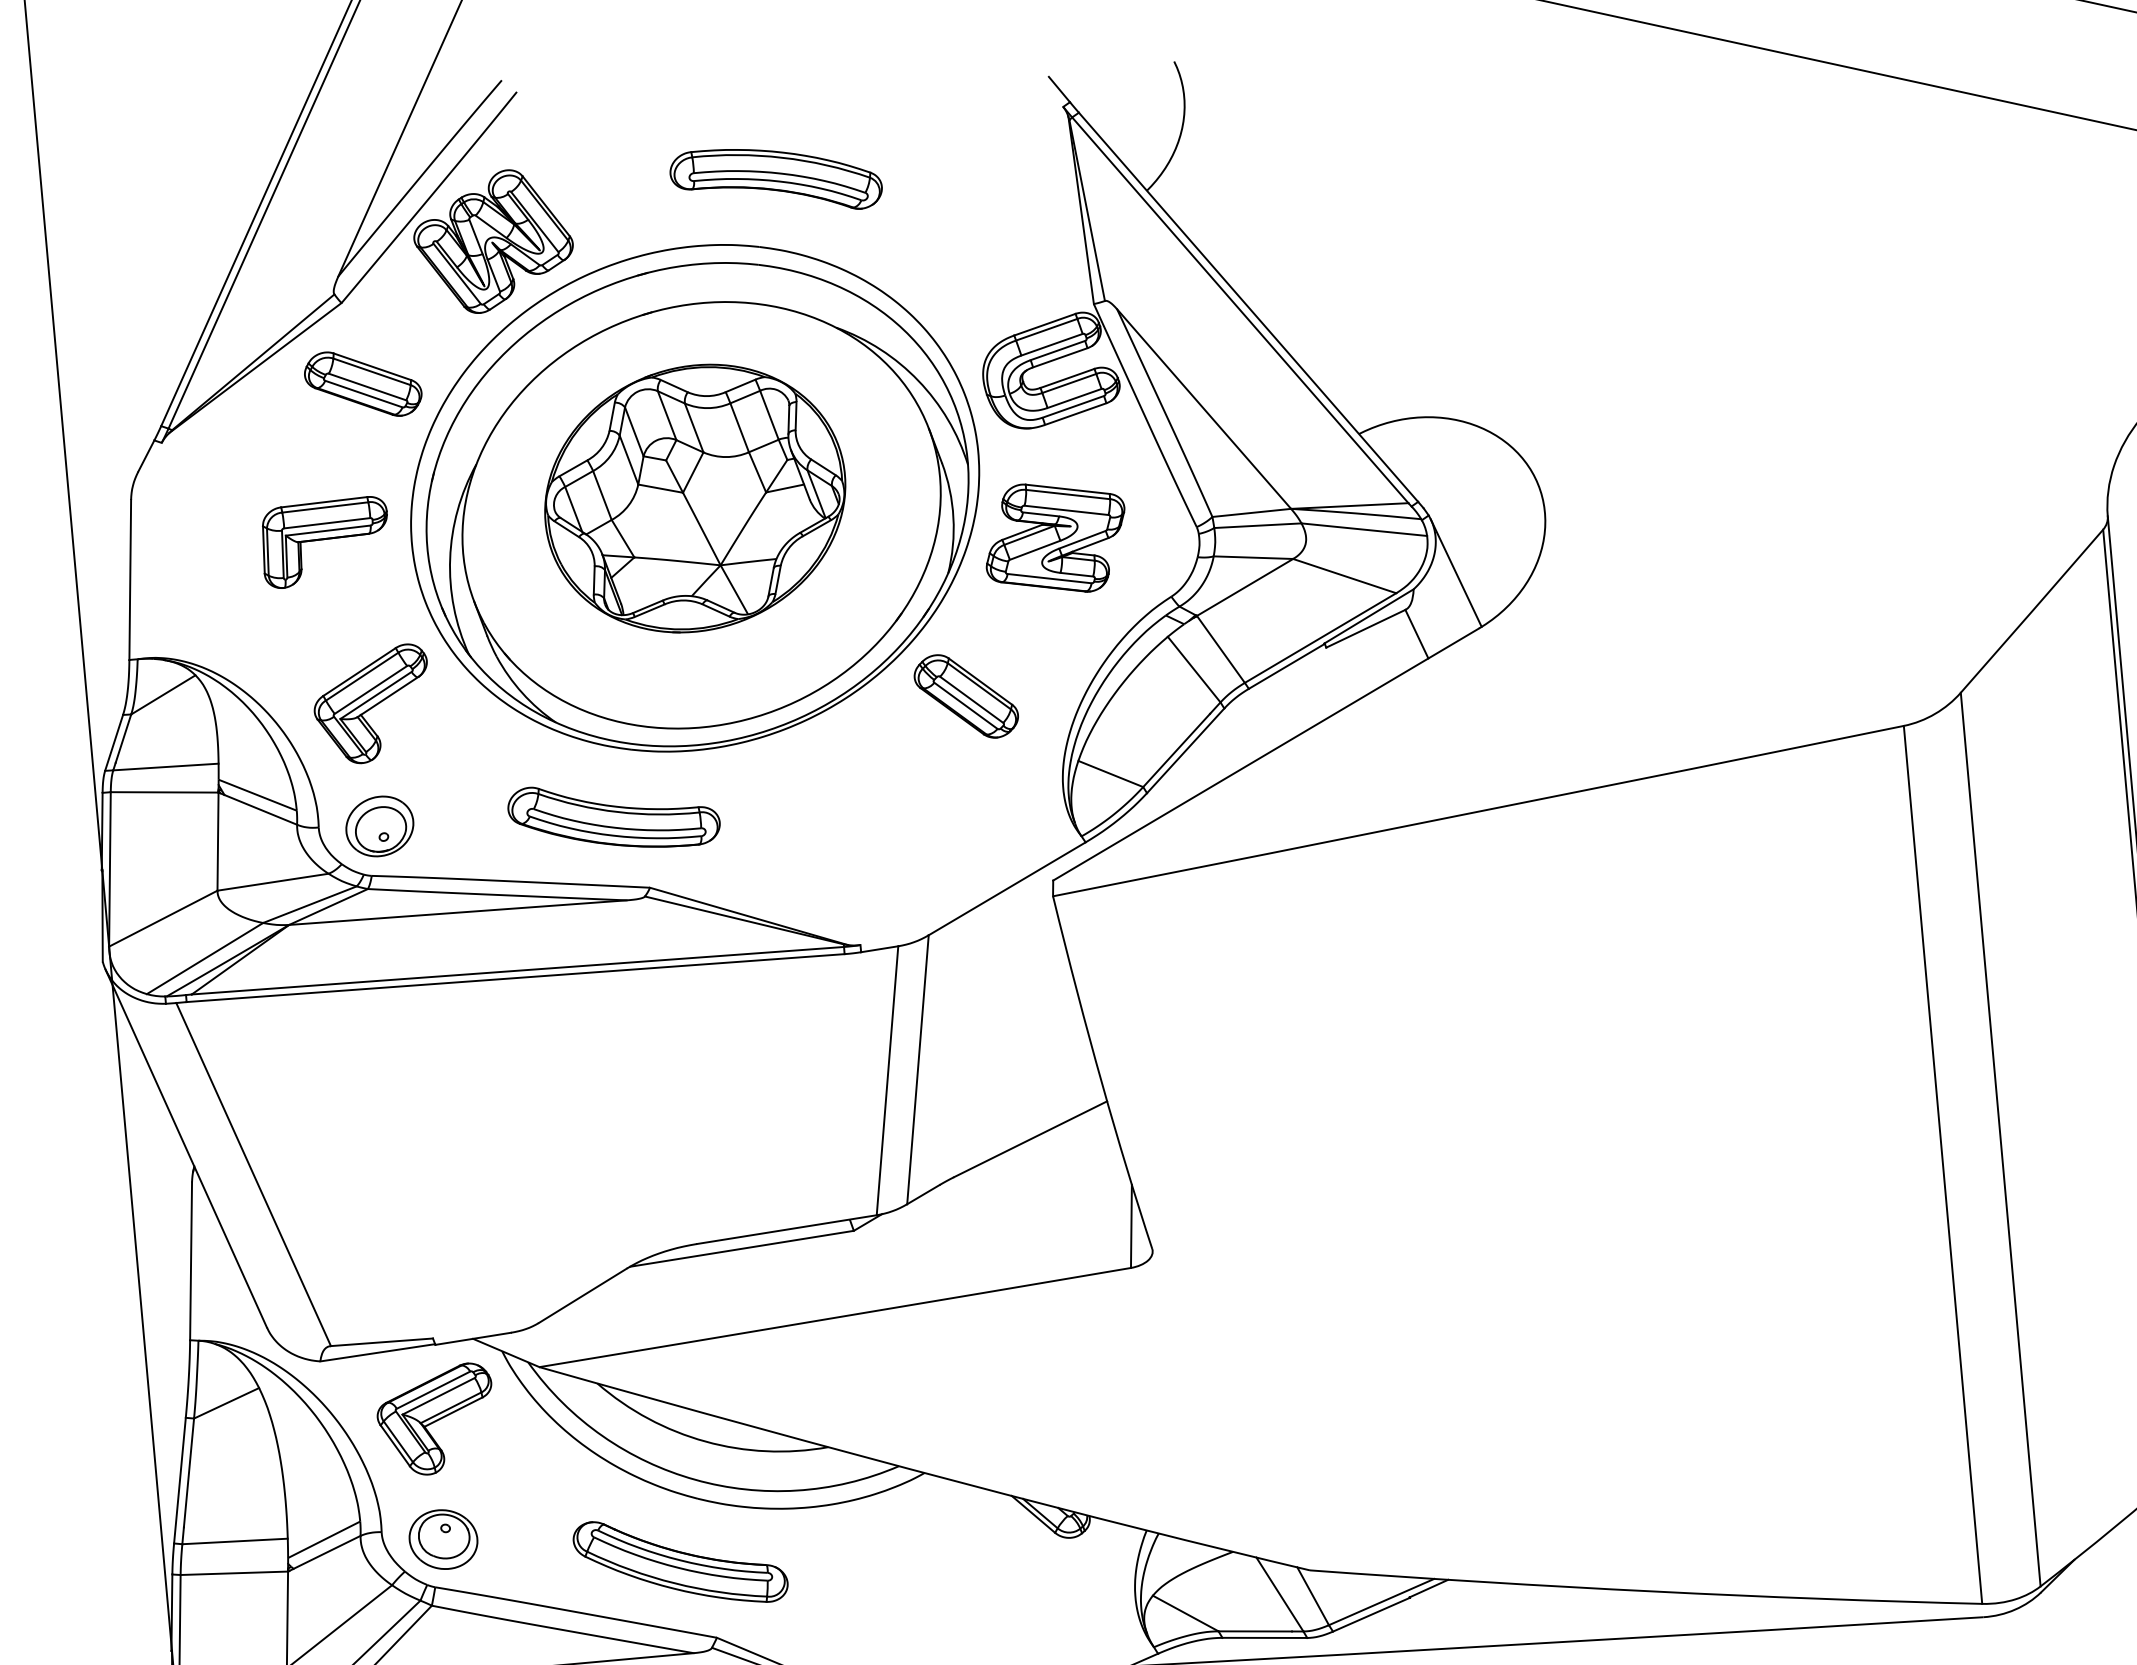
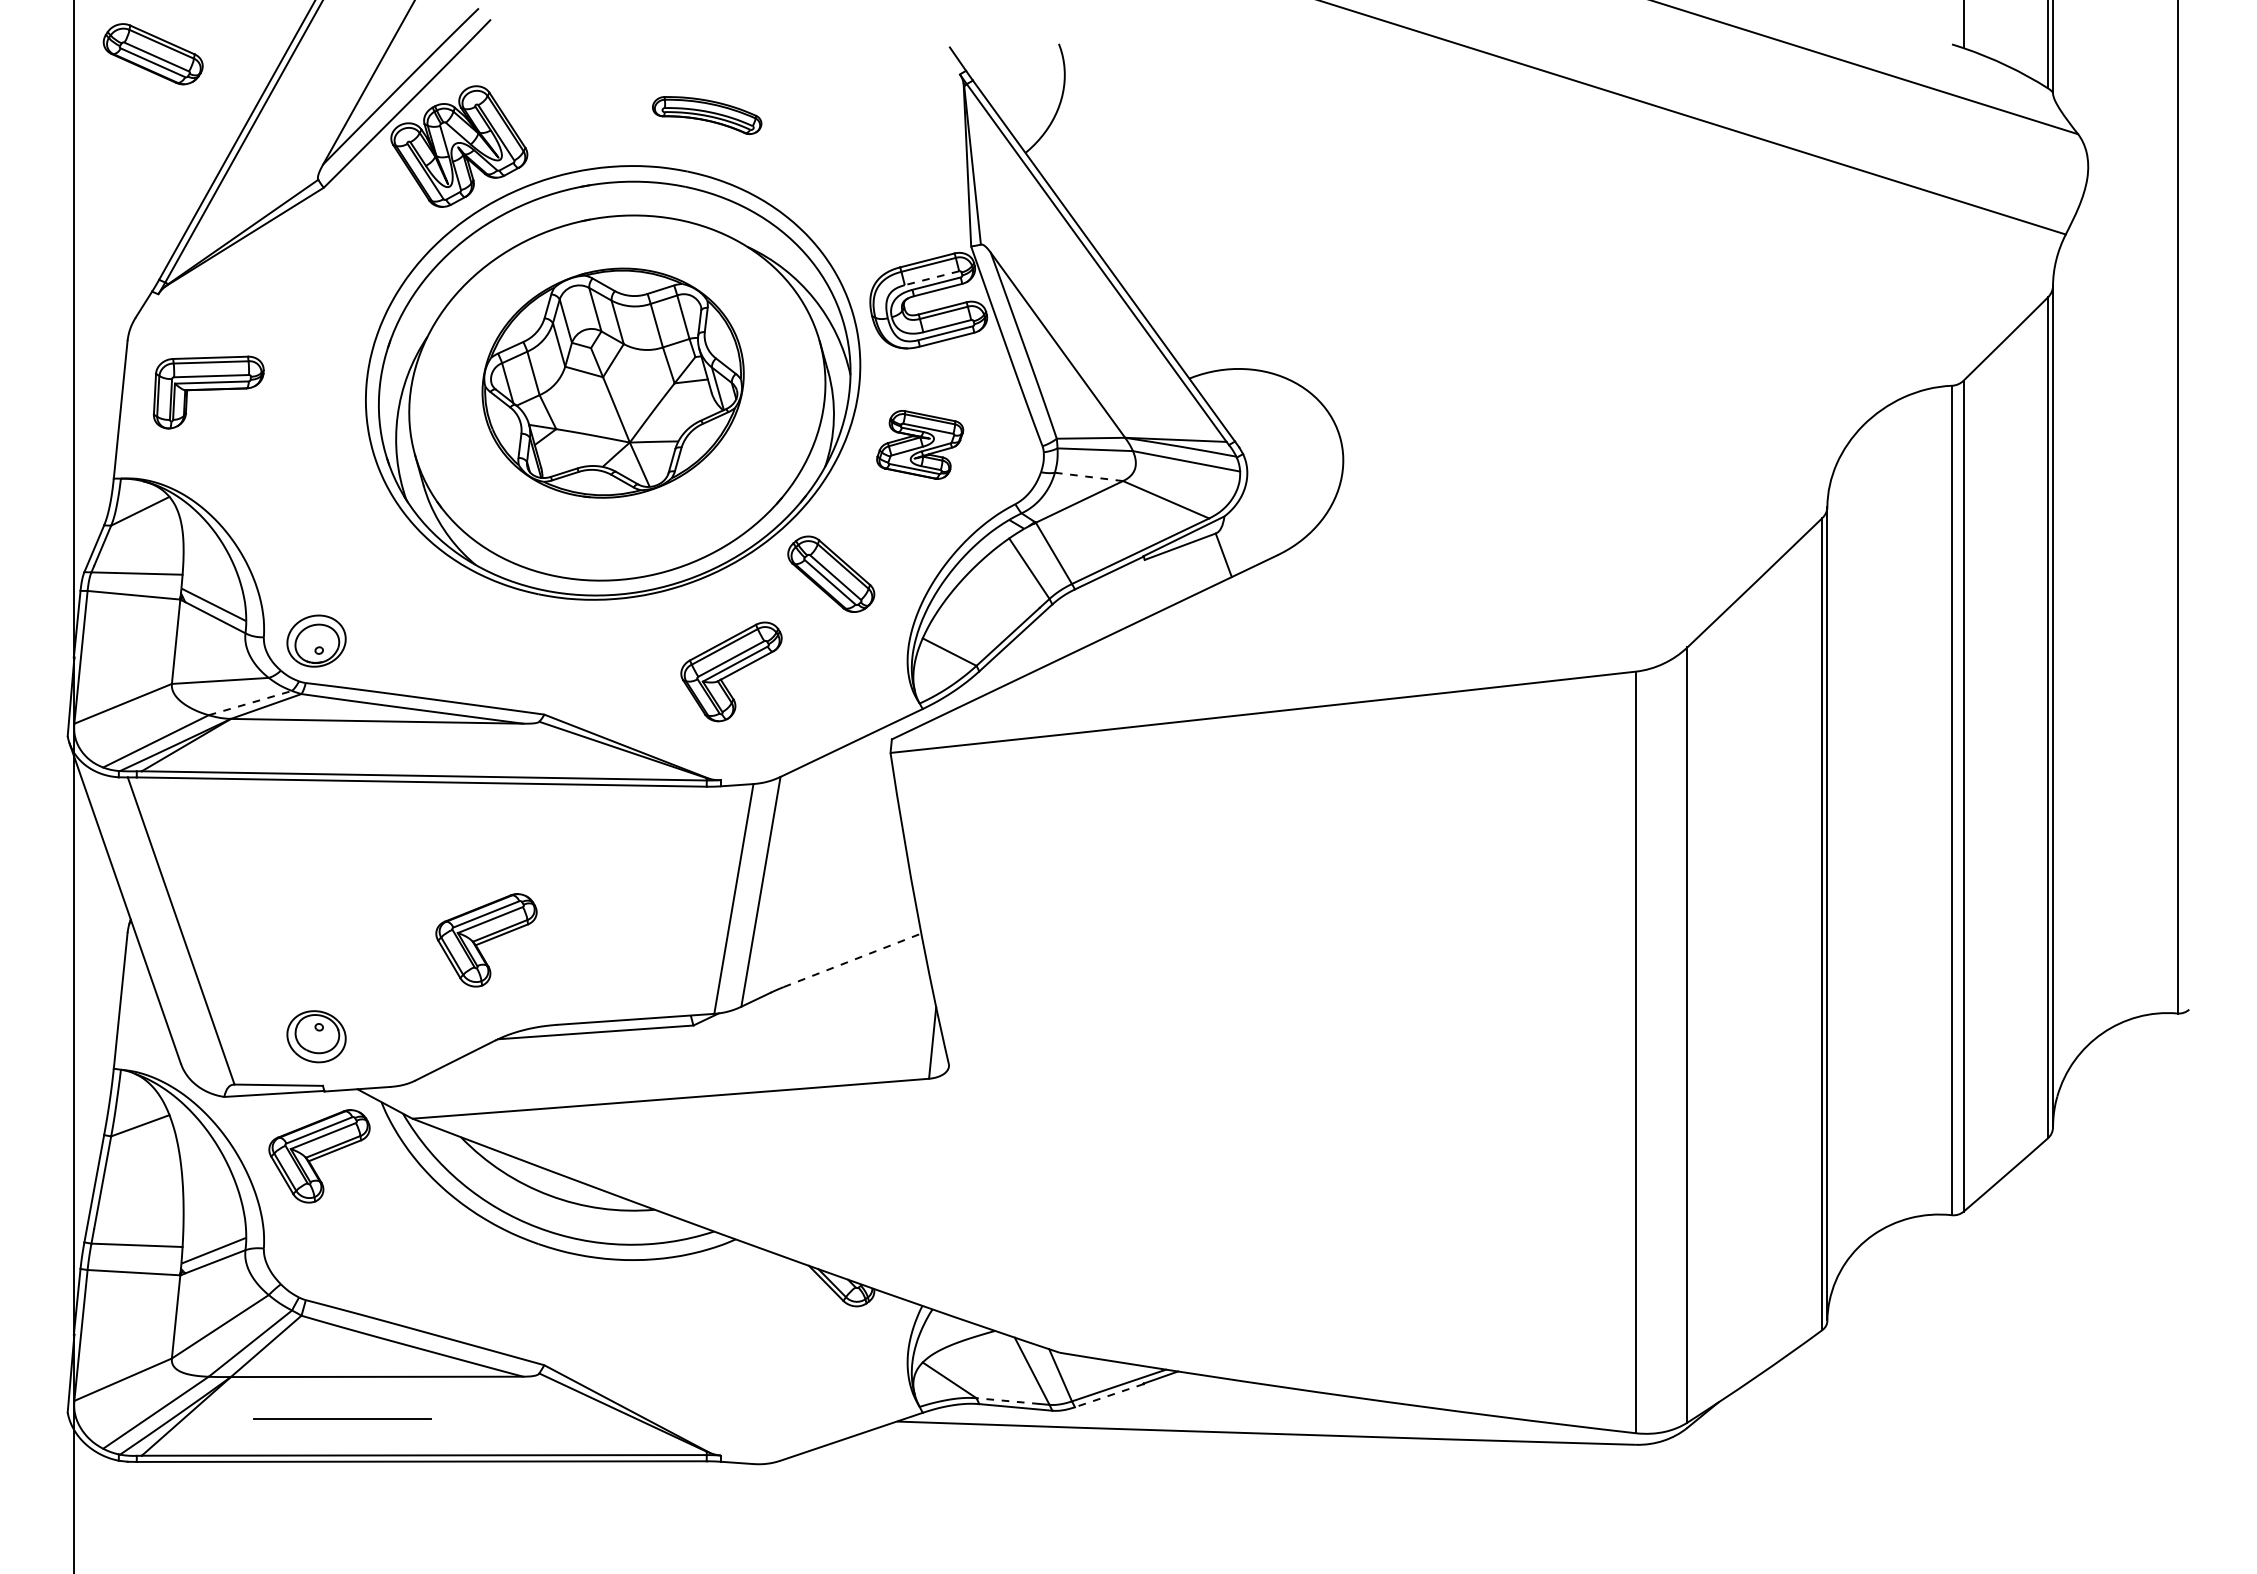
part: (775, 180) -> (706, 115), size x0.6
line: (1051, 345) -> (931, 278), solid -> dashed
part: (362, 384) -> (152, 54), moved
part: (1054, 537) -> (919, 444), size x0.7
part: (325, 542) -> (208, 392), moved
line: (1253, 557) -> (1089, 476), solid -> dashed
line: (1456, 572) -> (1262, 505), removed
part: (372, 704) -> (731, 671), moved
part: (613, 816) -> (518, 650), removed
line: (310, 904) -> (250, 702), solid -> dashed
line: (1030, 1139) -> (852, 960), solid -> dashed
part: (606, 1154) -> (486, 940), added
part: (443, 1539) -> (316, 1036), moved
part: (680, 1562) -> (518, 1297), removed
line: (1370, 1614) -> (1108, 1395), solid -> dashed
line: (1255, 1631) -> (1008, 1401), solid -> dashed

